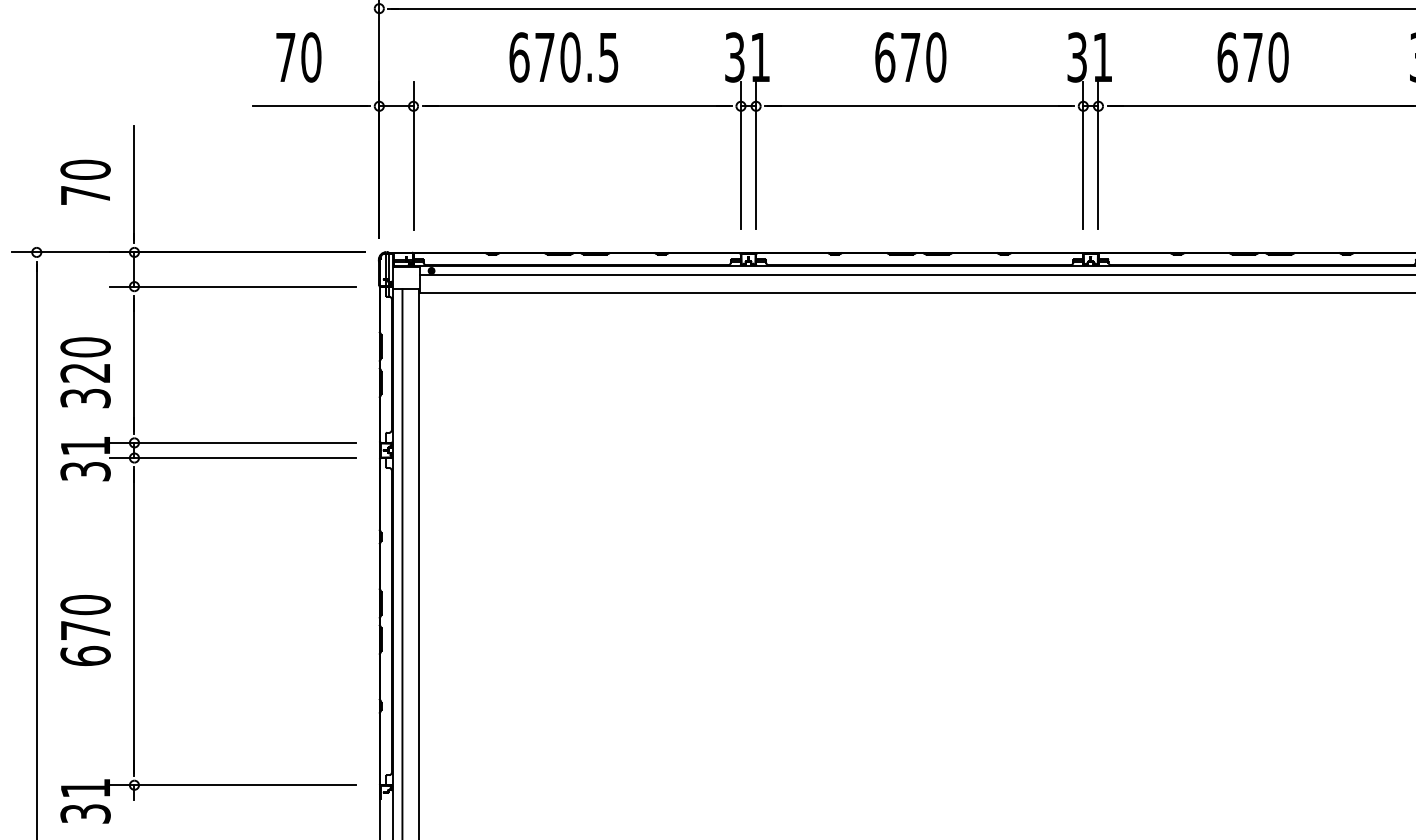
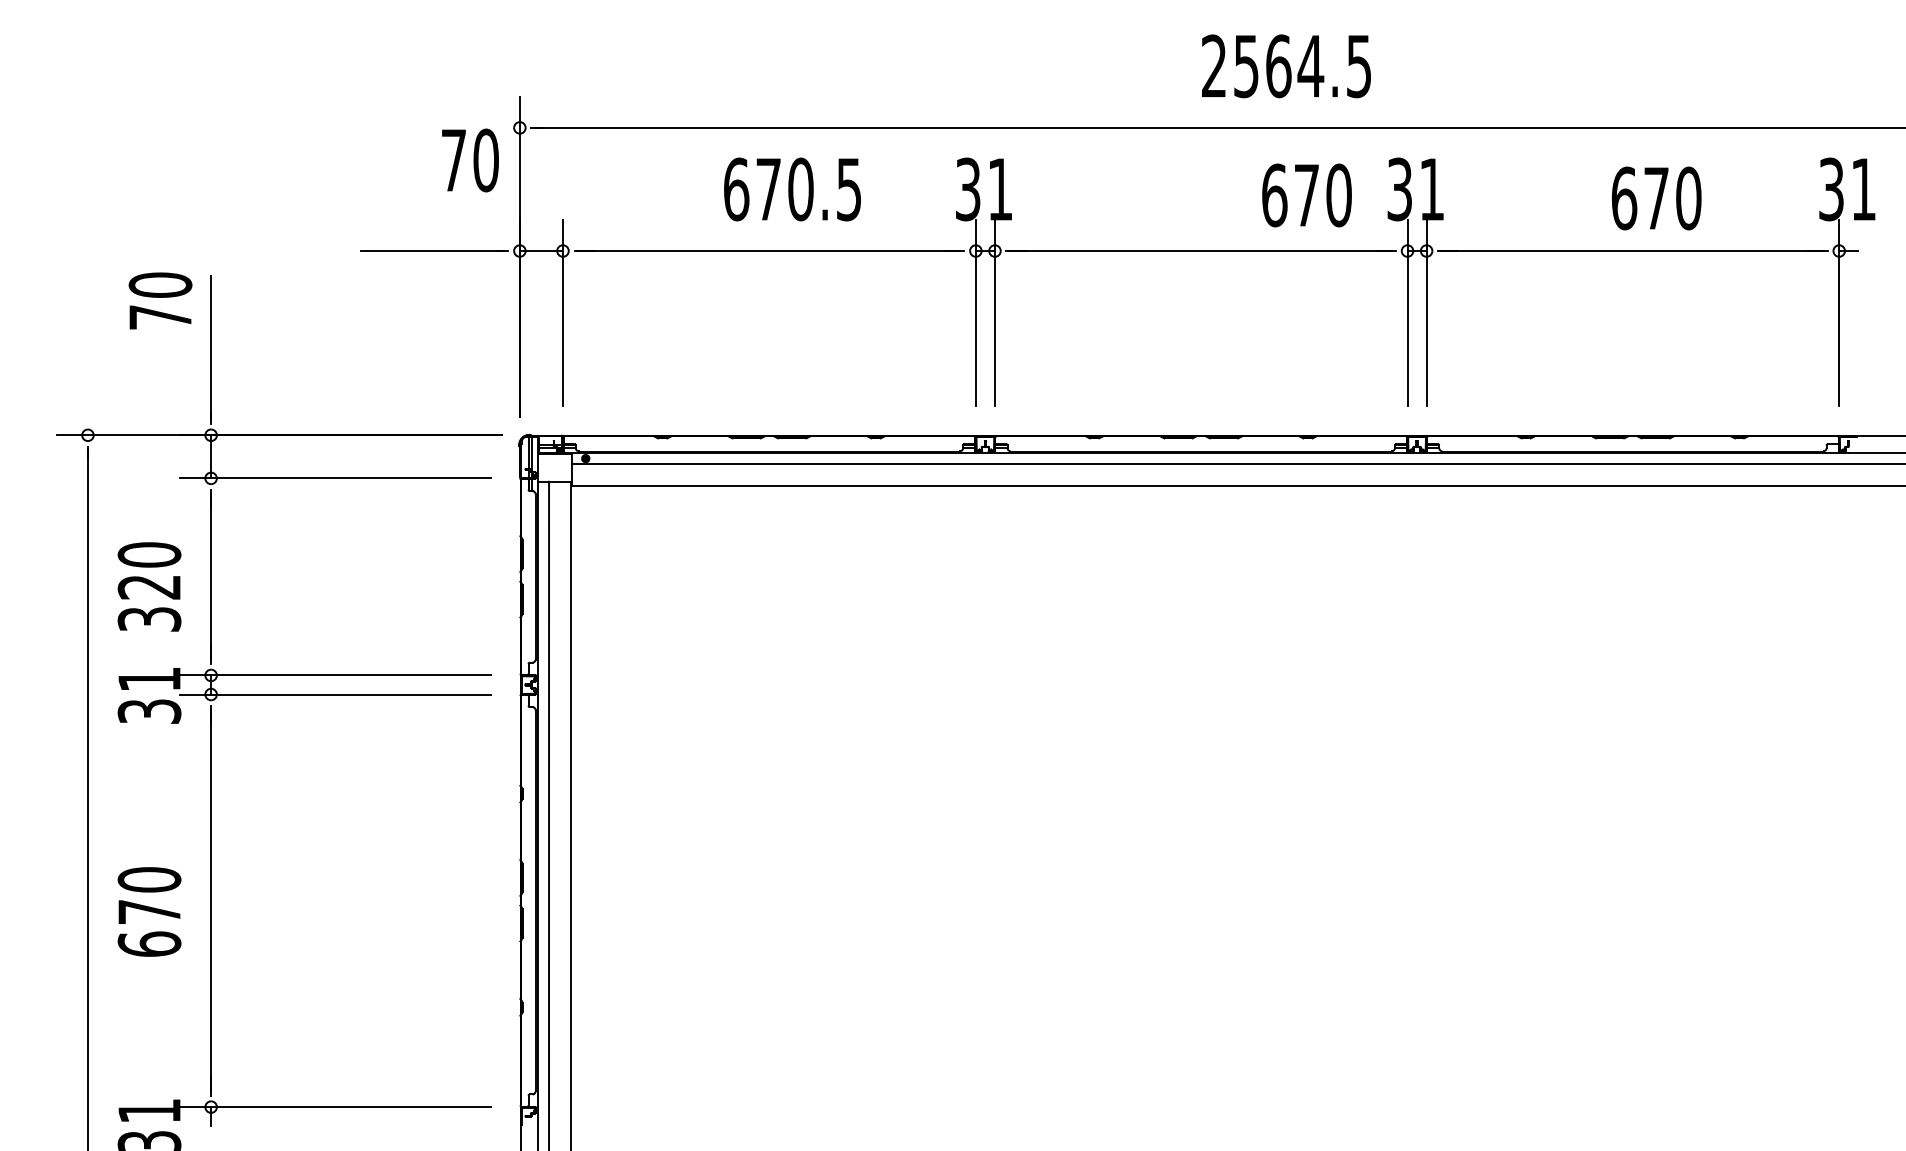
text: (298, 57) -> (470, 160), moved
text: (563, 57) -> (792, 189), moved
text: (910, 57) -> (1306, 195), moved
text: (1253, 57) -> (1656, 198), moved
text: (85, 182) -> (160, 300), moved

